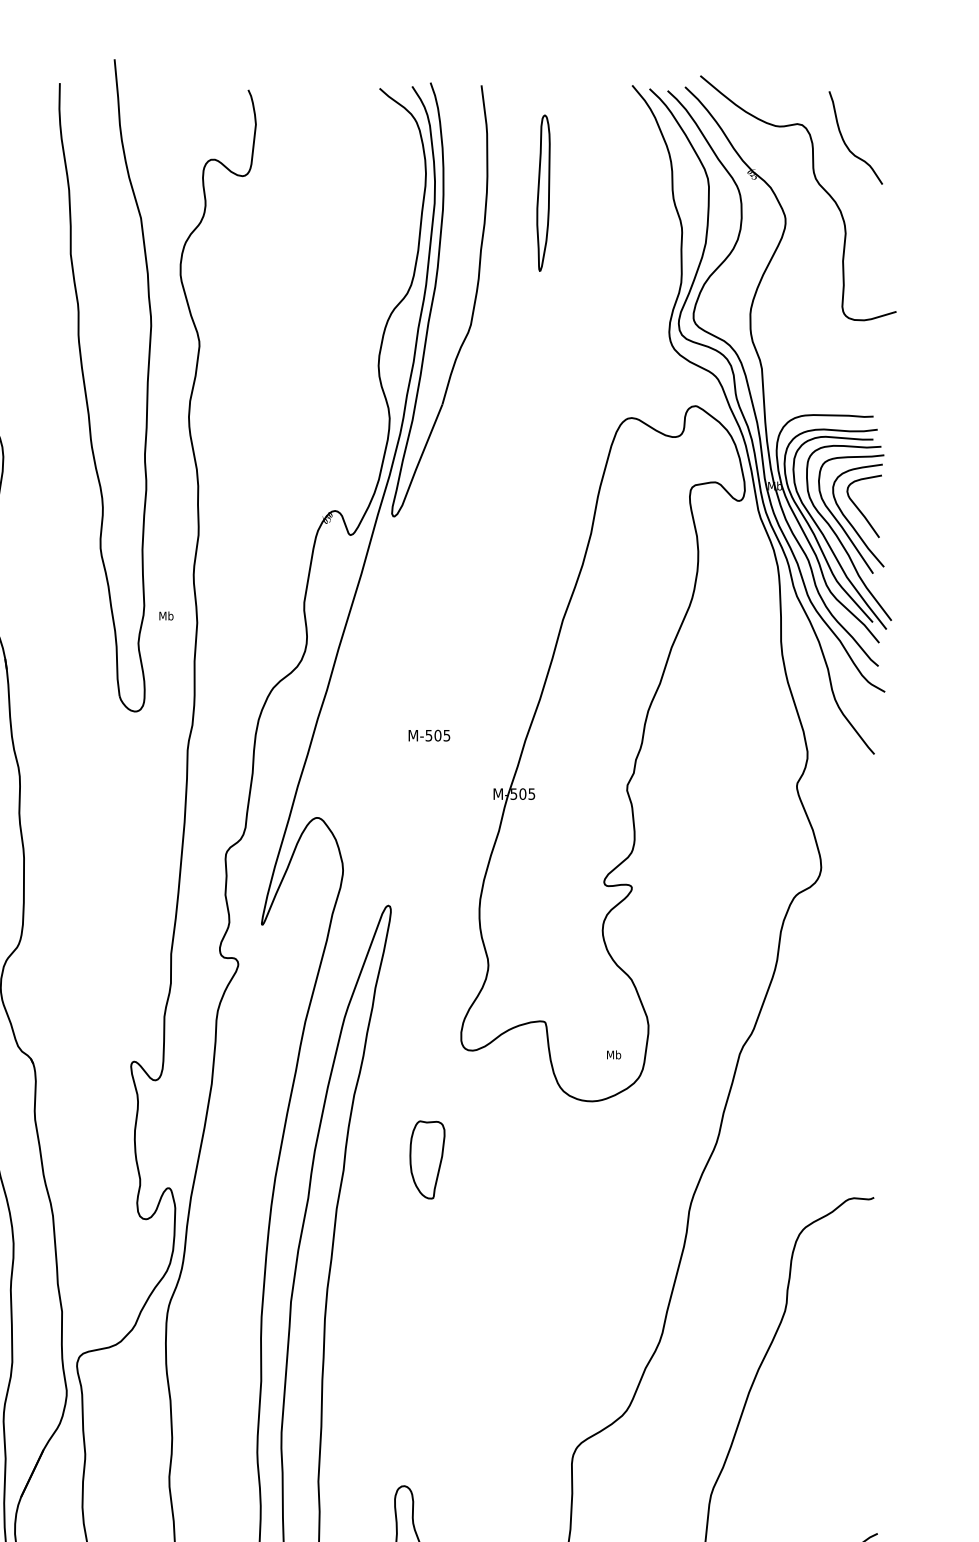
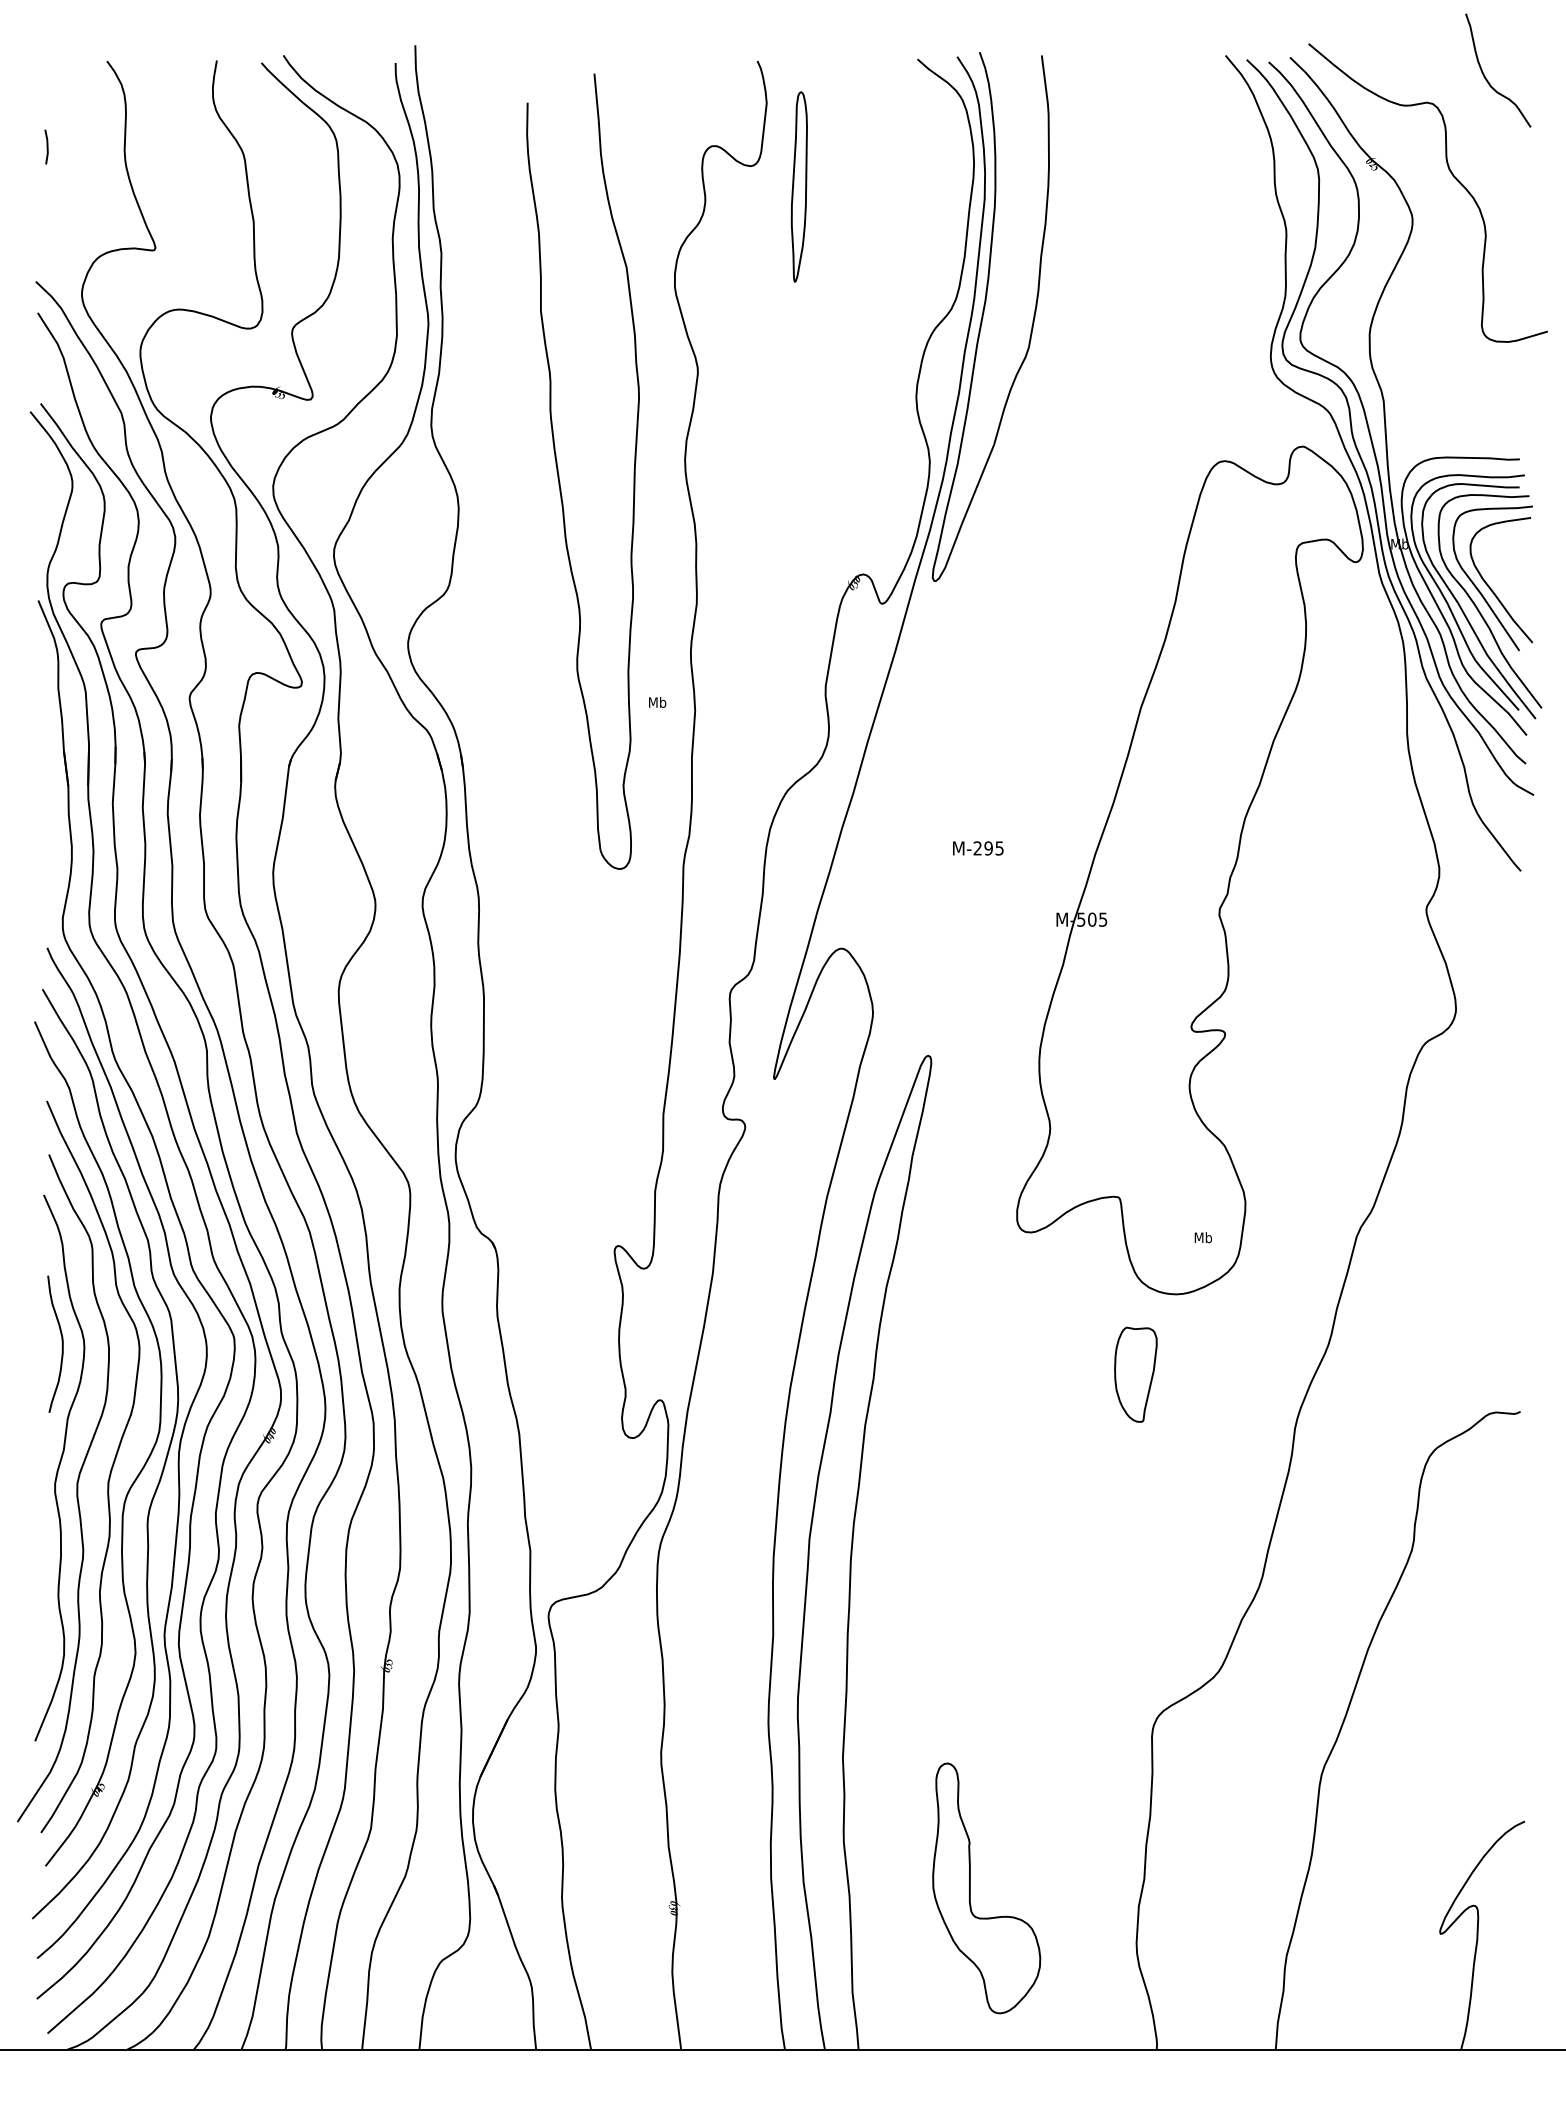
curve: (846, 143) -> (1486, 77), moved
part: (542, 192) -> (798, 186), moved
part: (85, 388) -> (559, 475), moved
curve: (859, 508) -> (1502, 571), removed
text: (432, 735) -> (982, 848), M-505 -> M-295
part: (427, 1159) -> (1135, 1374), moved

